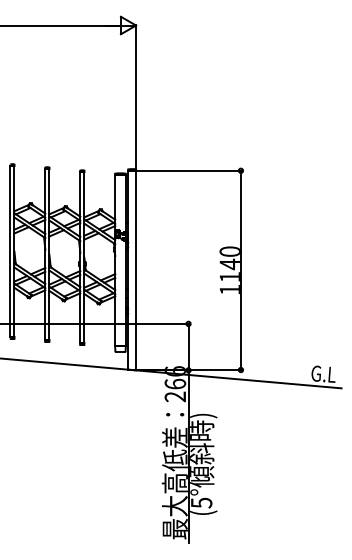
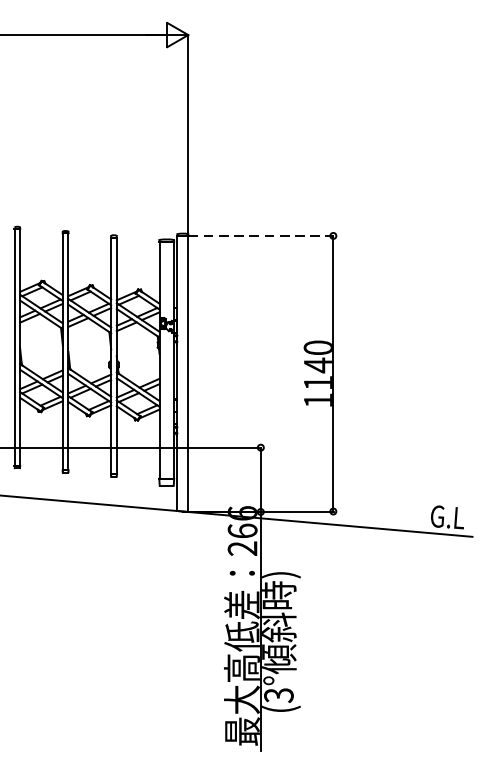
line: (189, 170) -> (262, 235), solid -> dashed
text: (200, 502) -> (277, 694), (5° -> (3°

